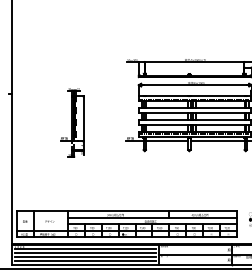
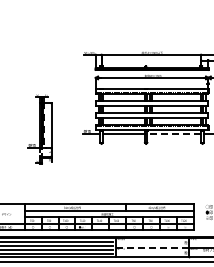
part: (72, 122) -> (40, 129), moved
line: (217, 141) -> (174, 134), solid -> dashed
line: (196, 254) -> (153, 247), solid -> dashed

